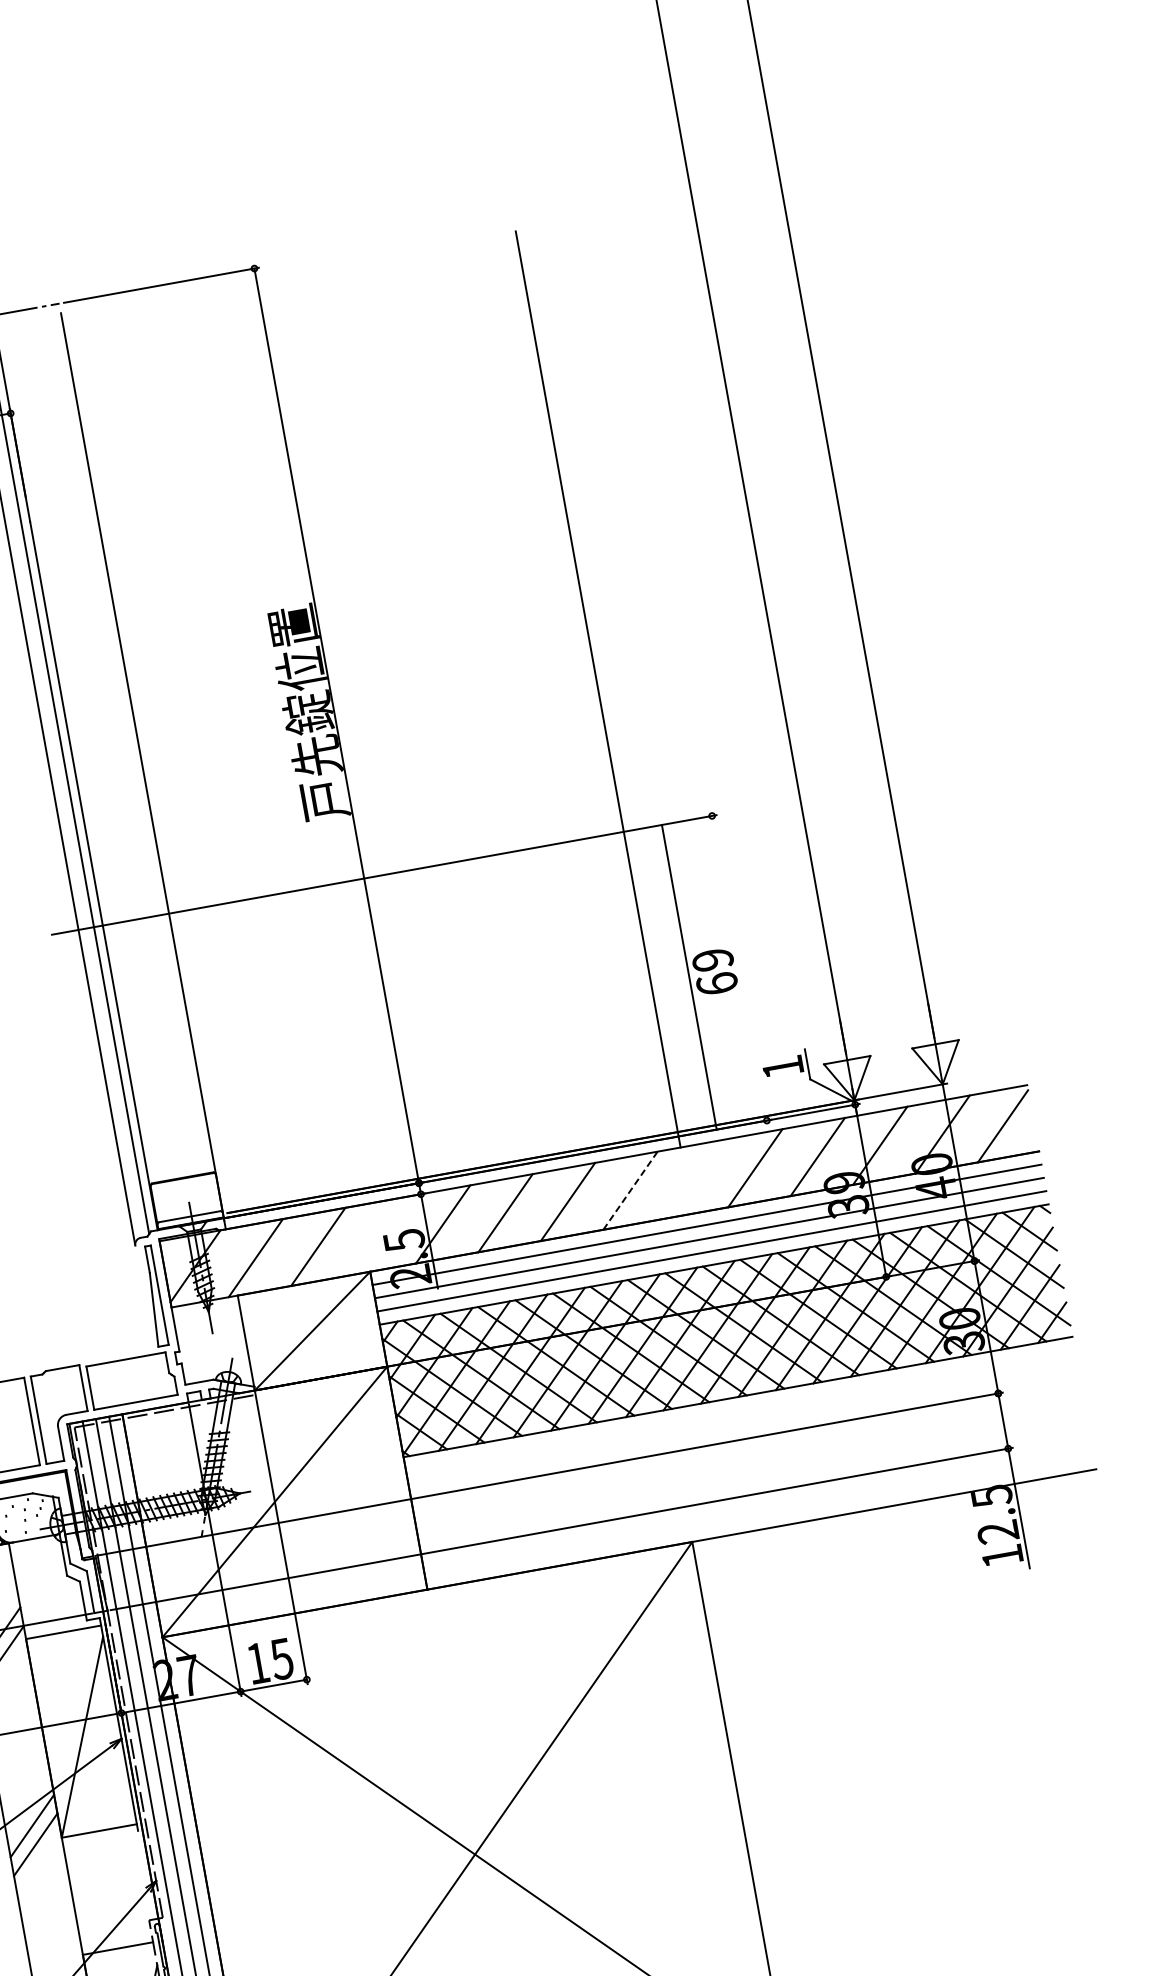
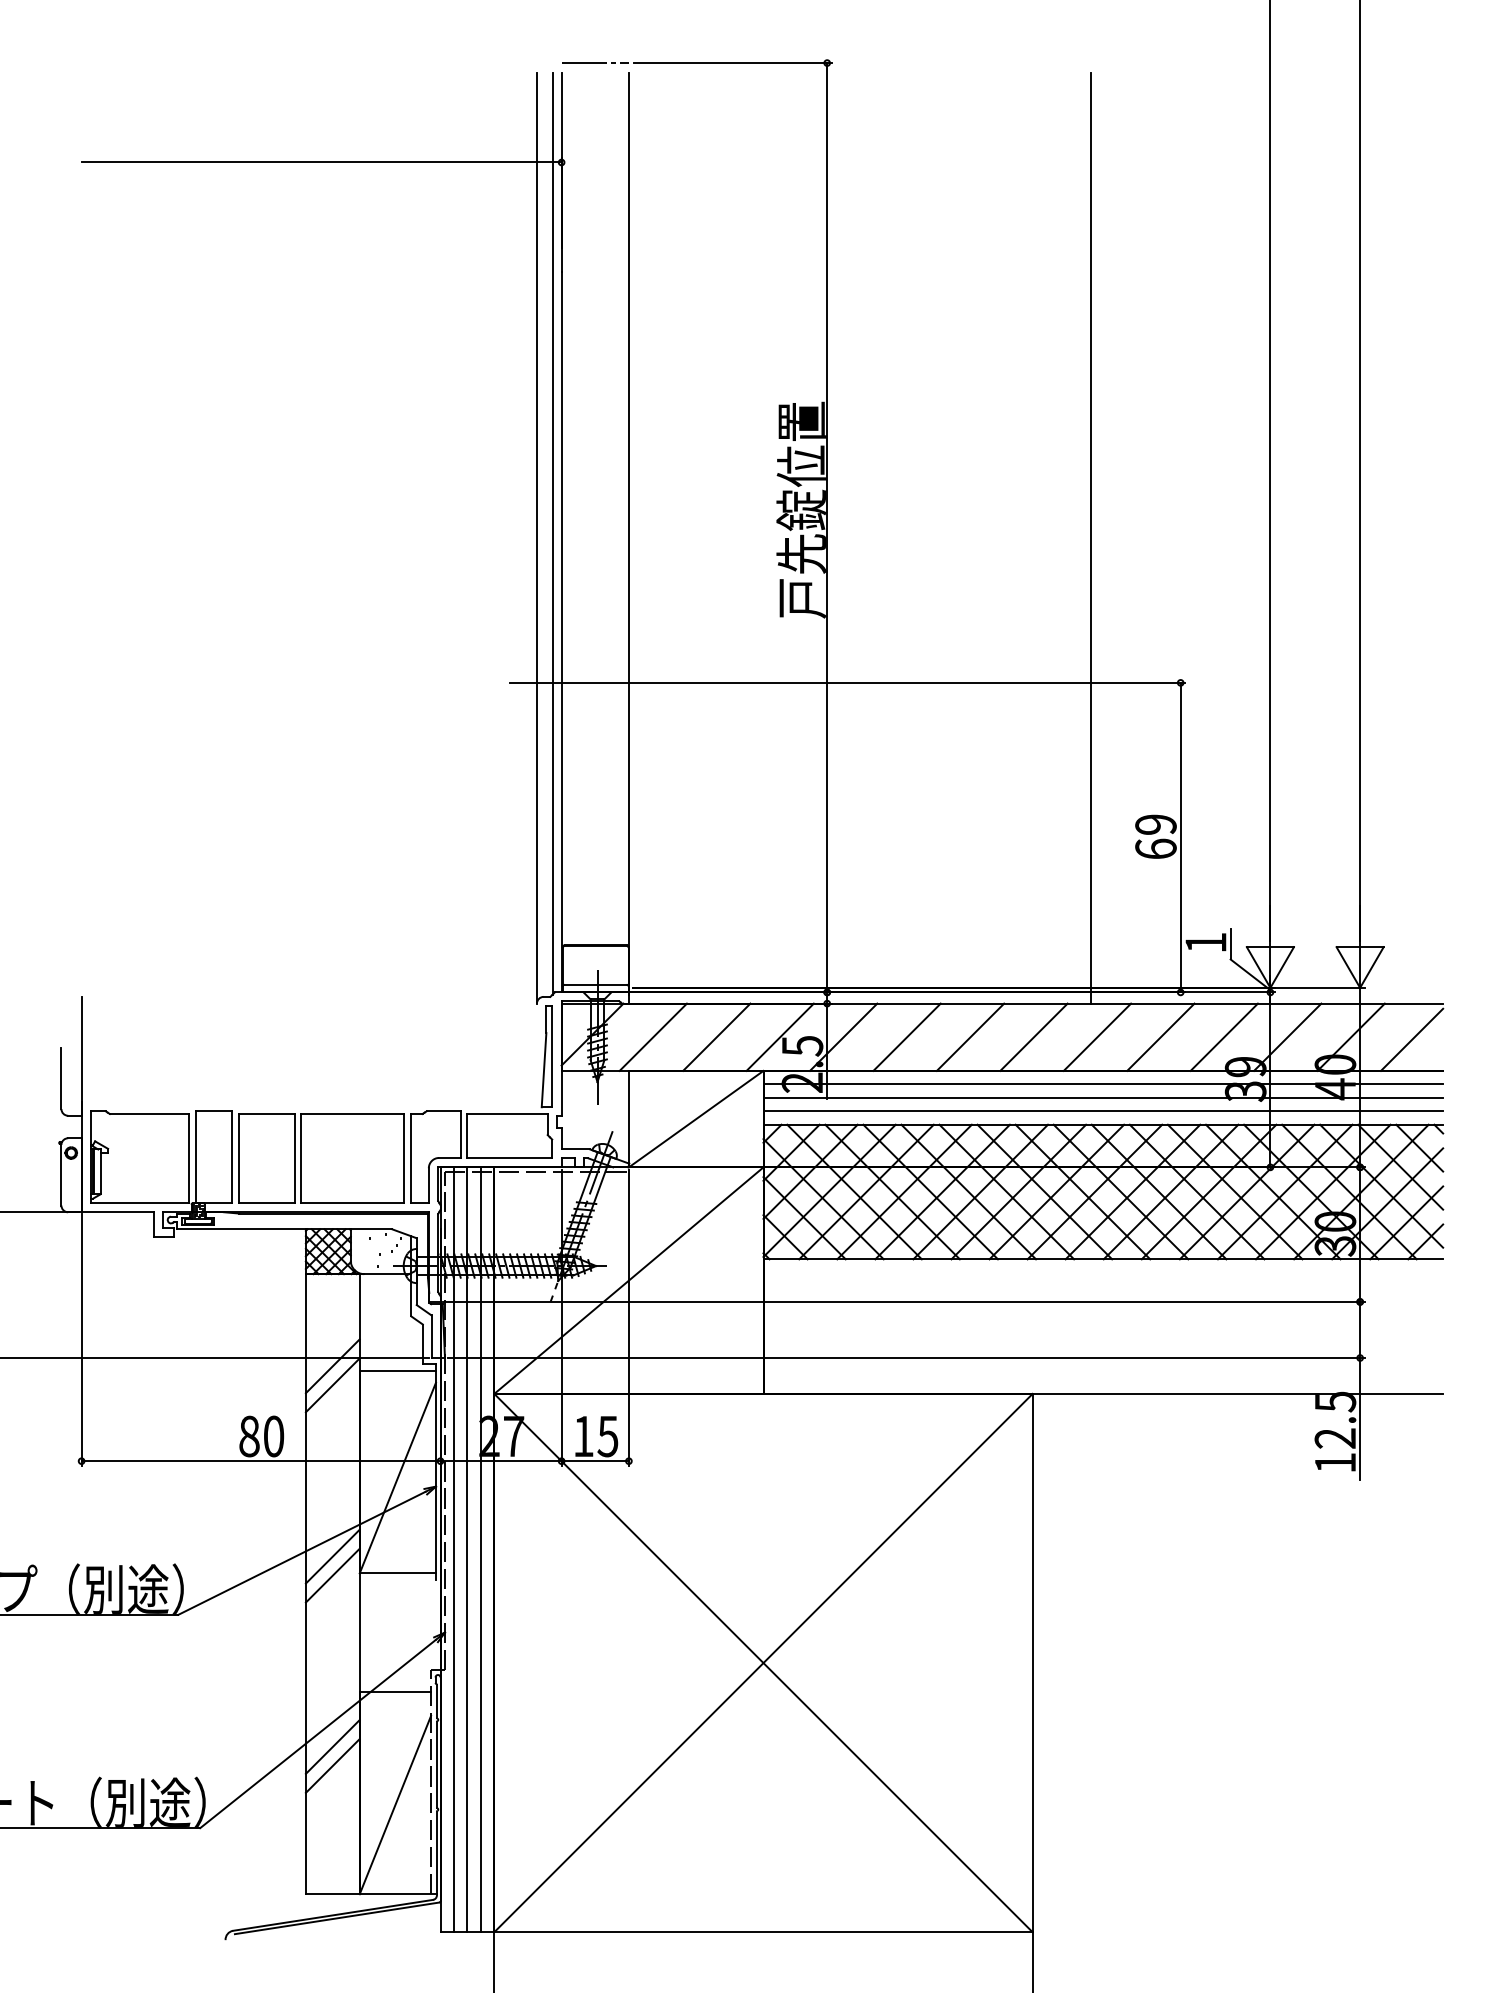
line: (689, 977) -> (1180, 837), moved
line: (692, 1178) -> (1097, 1036), added
line: (631, 1190) -> (1034, 1037), dashed -> solid
line: (379, 1235) -> (779, 1036), added

